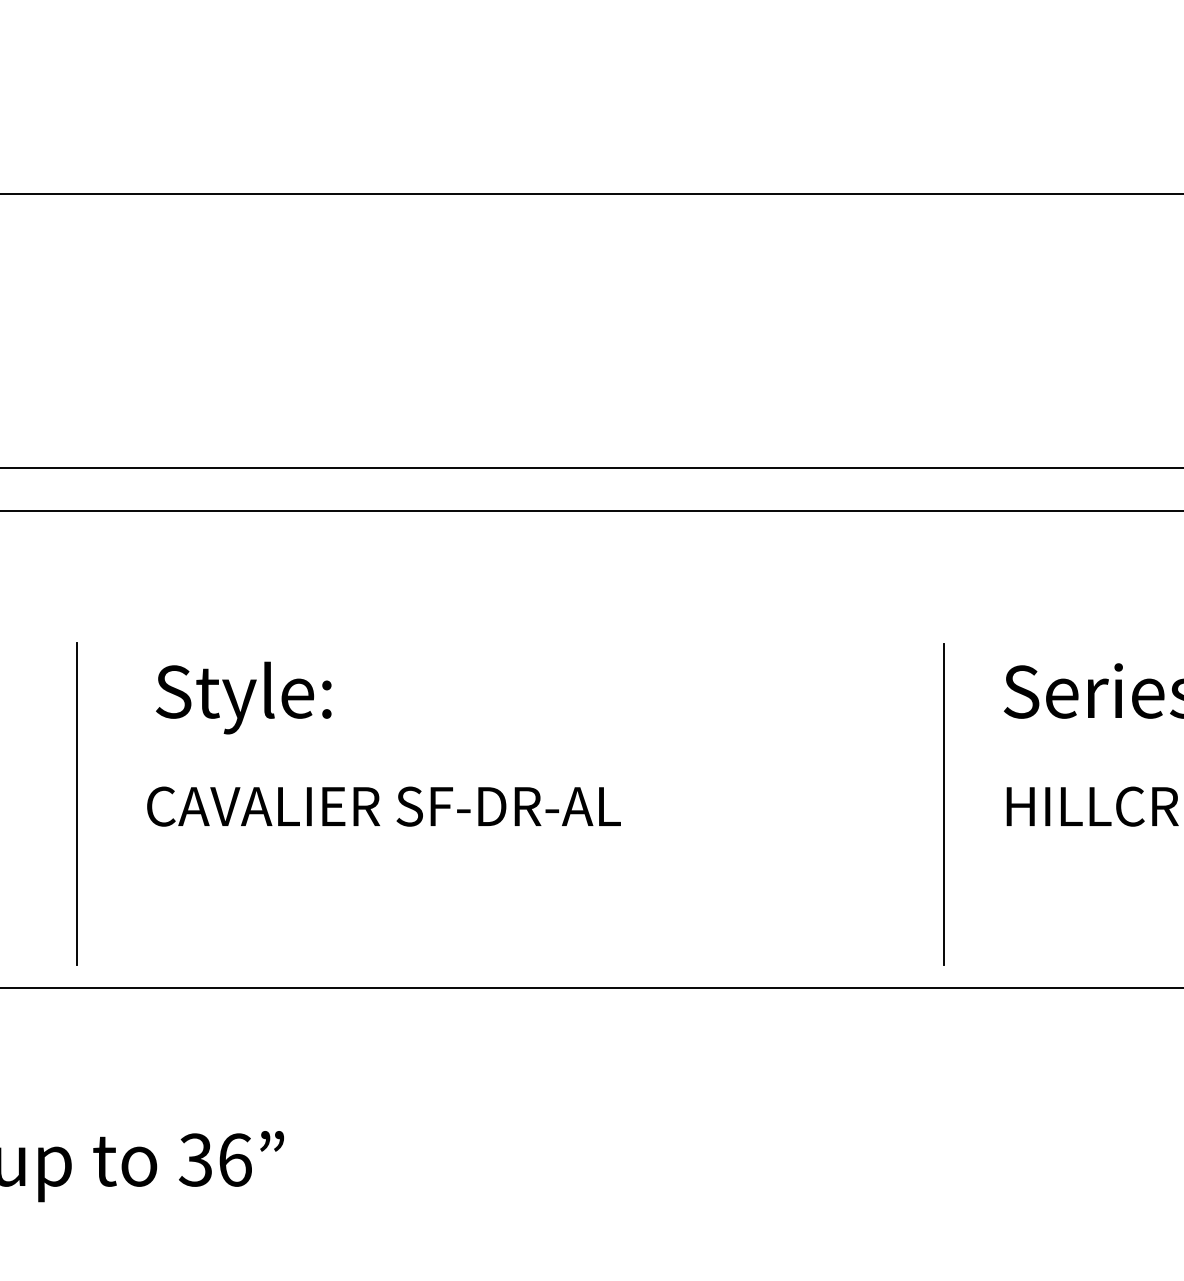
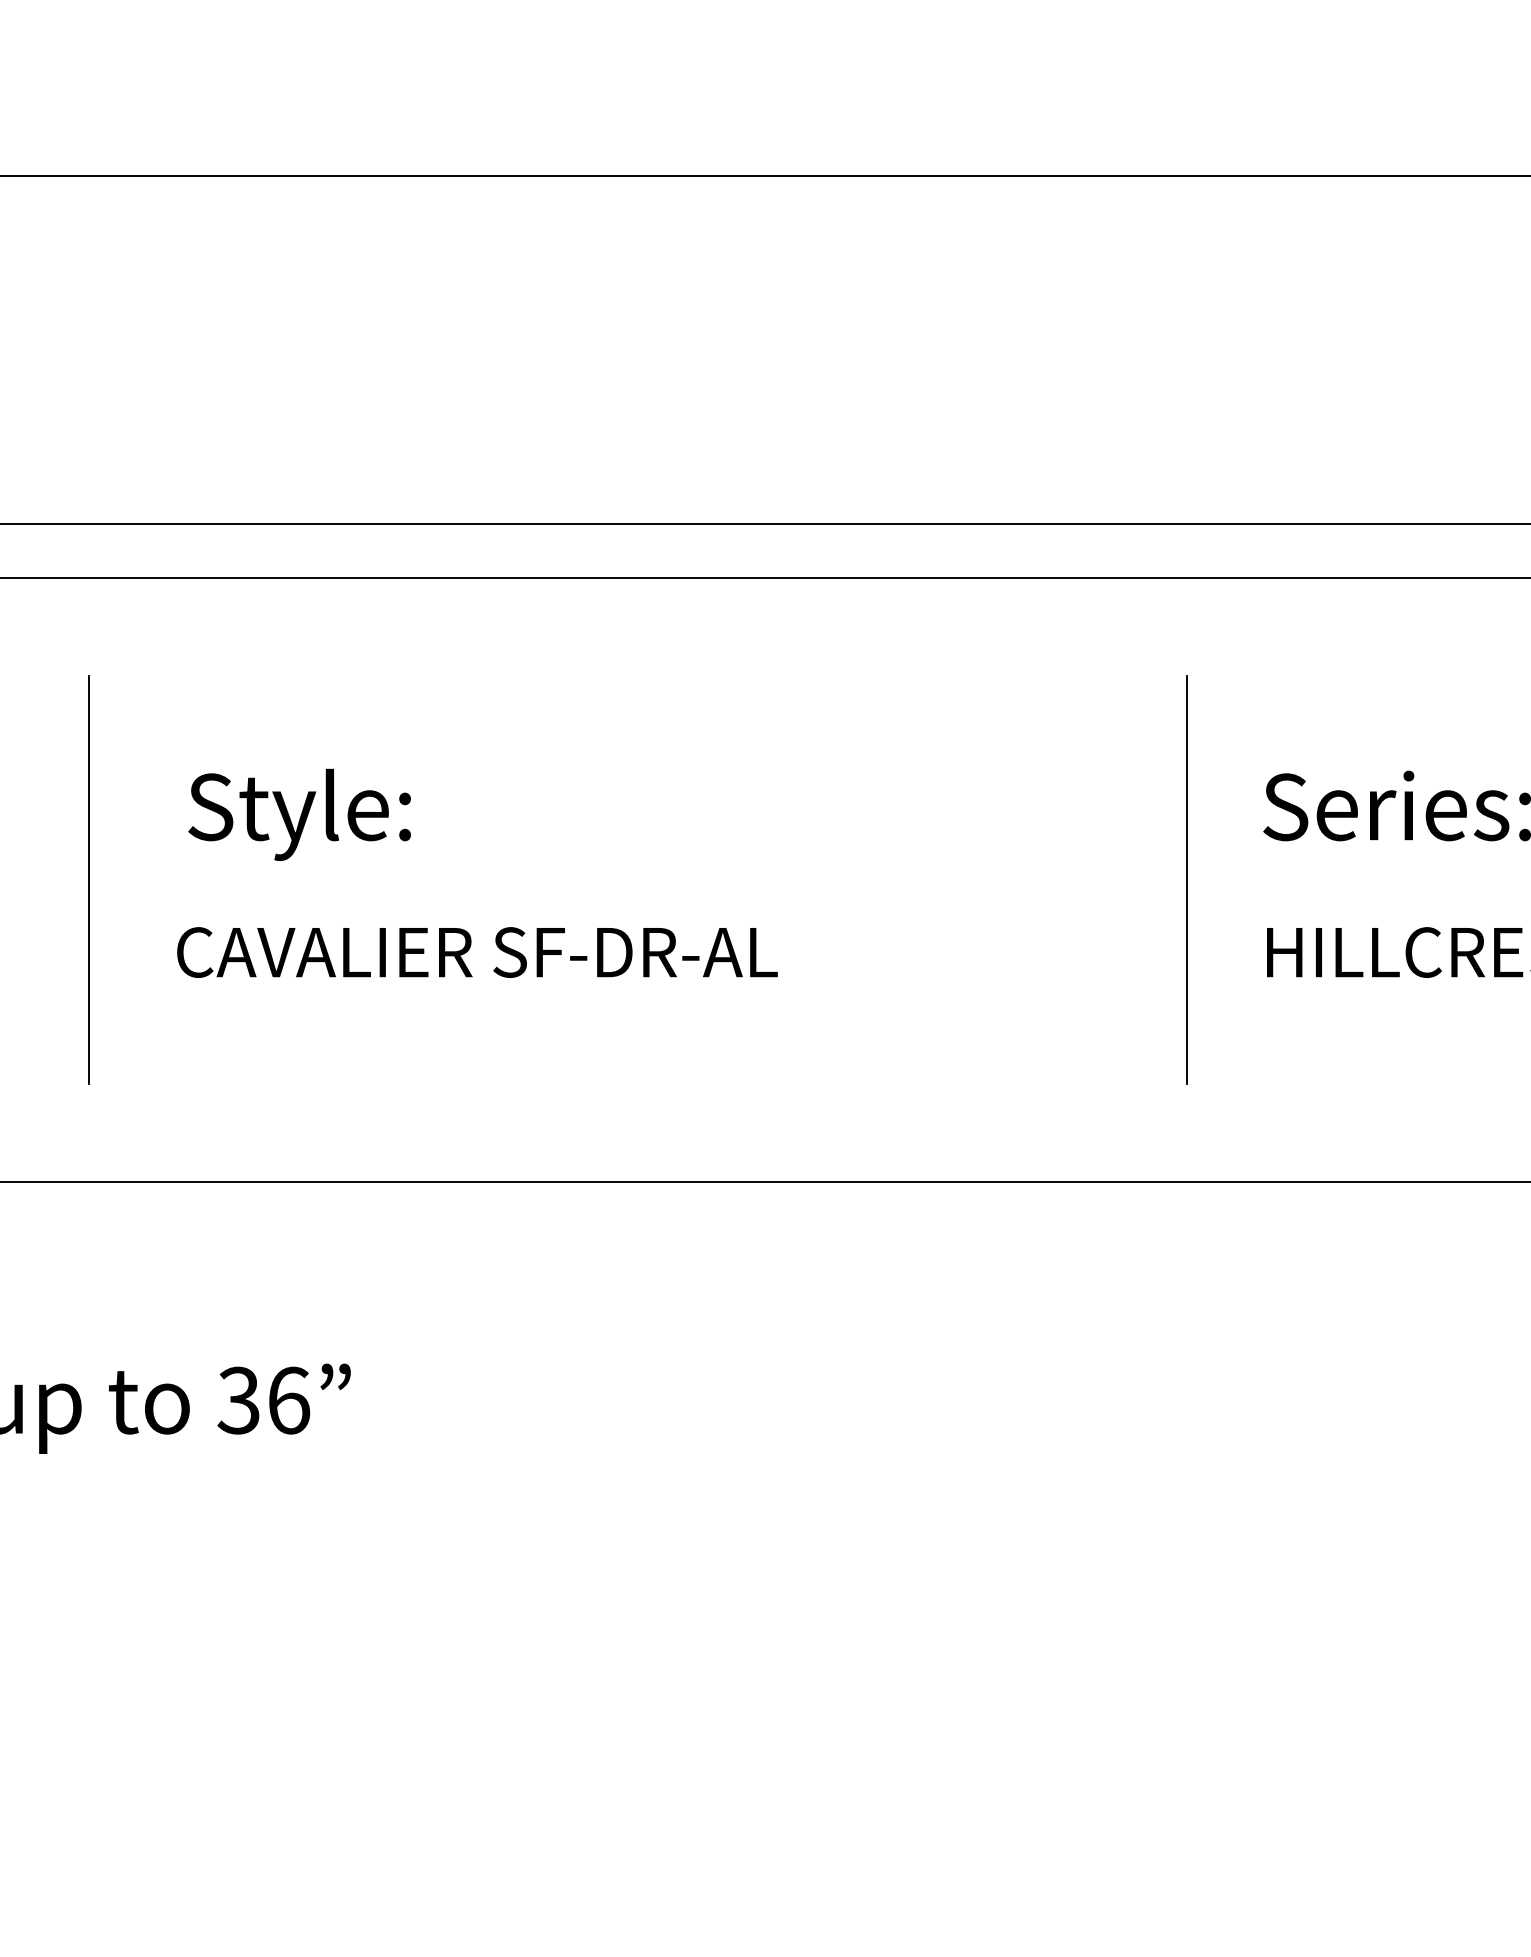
line: (77, 803) -> (88, 879), moved
line: (943, 804) -> (1186, 879), moved

